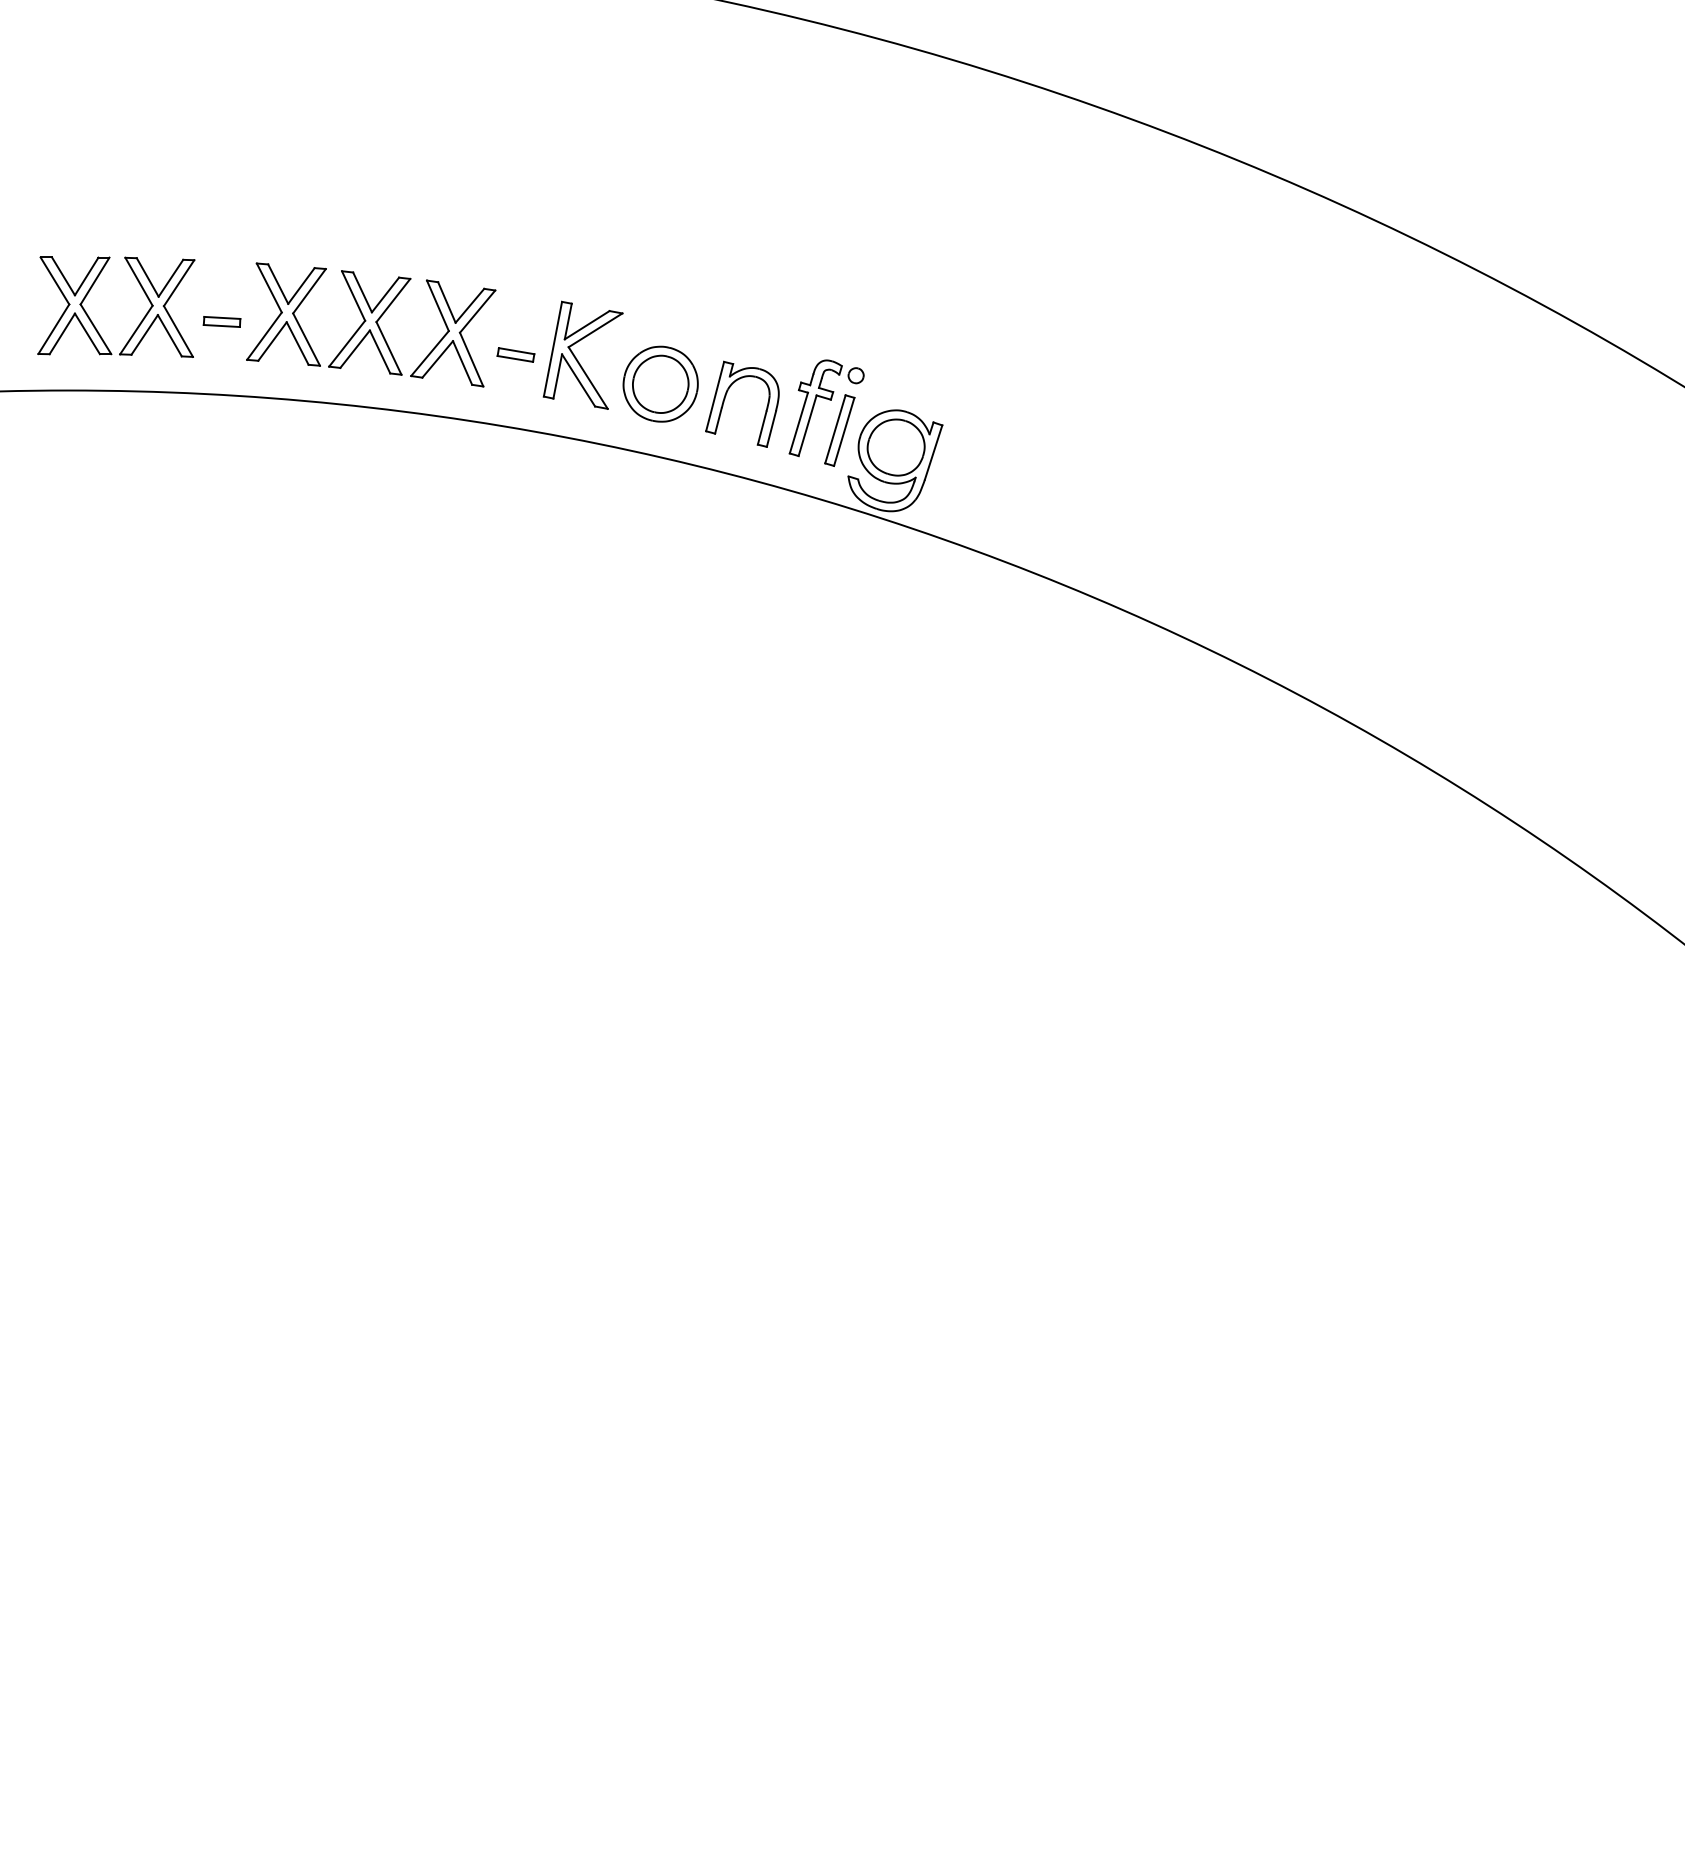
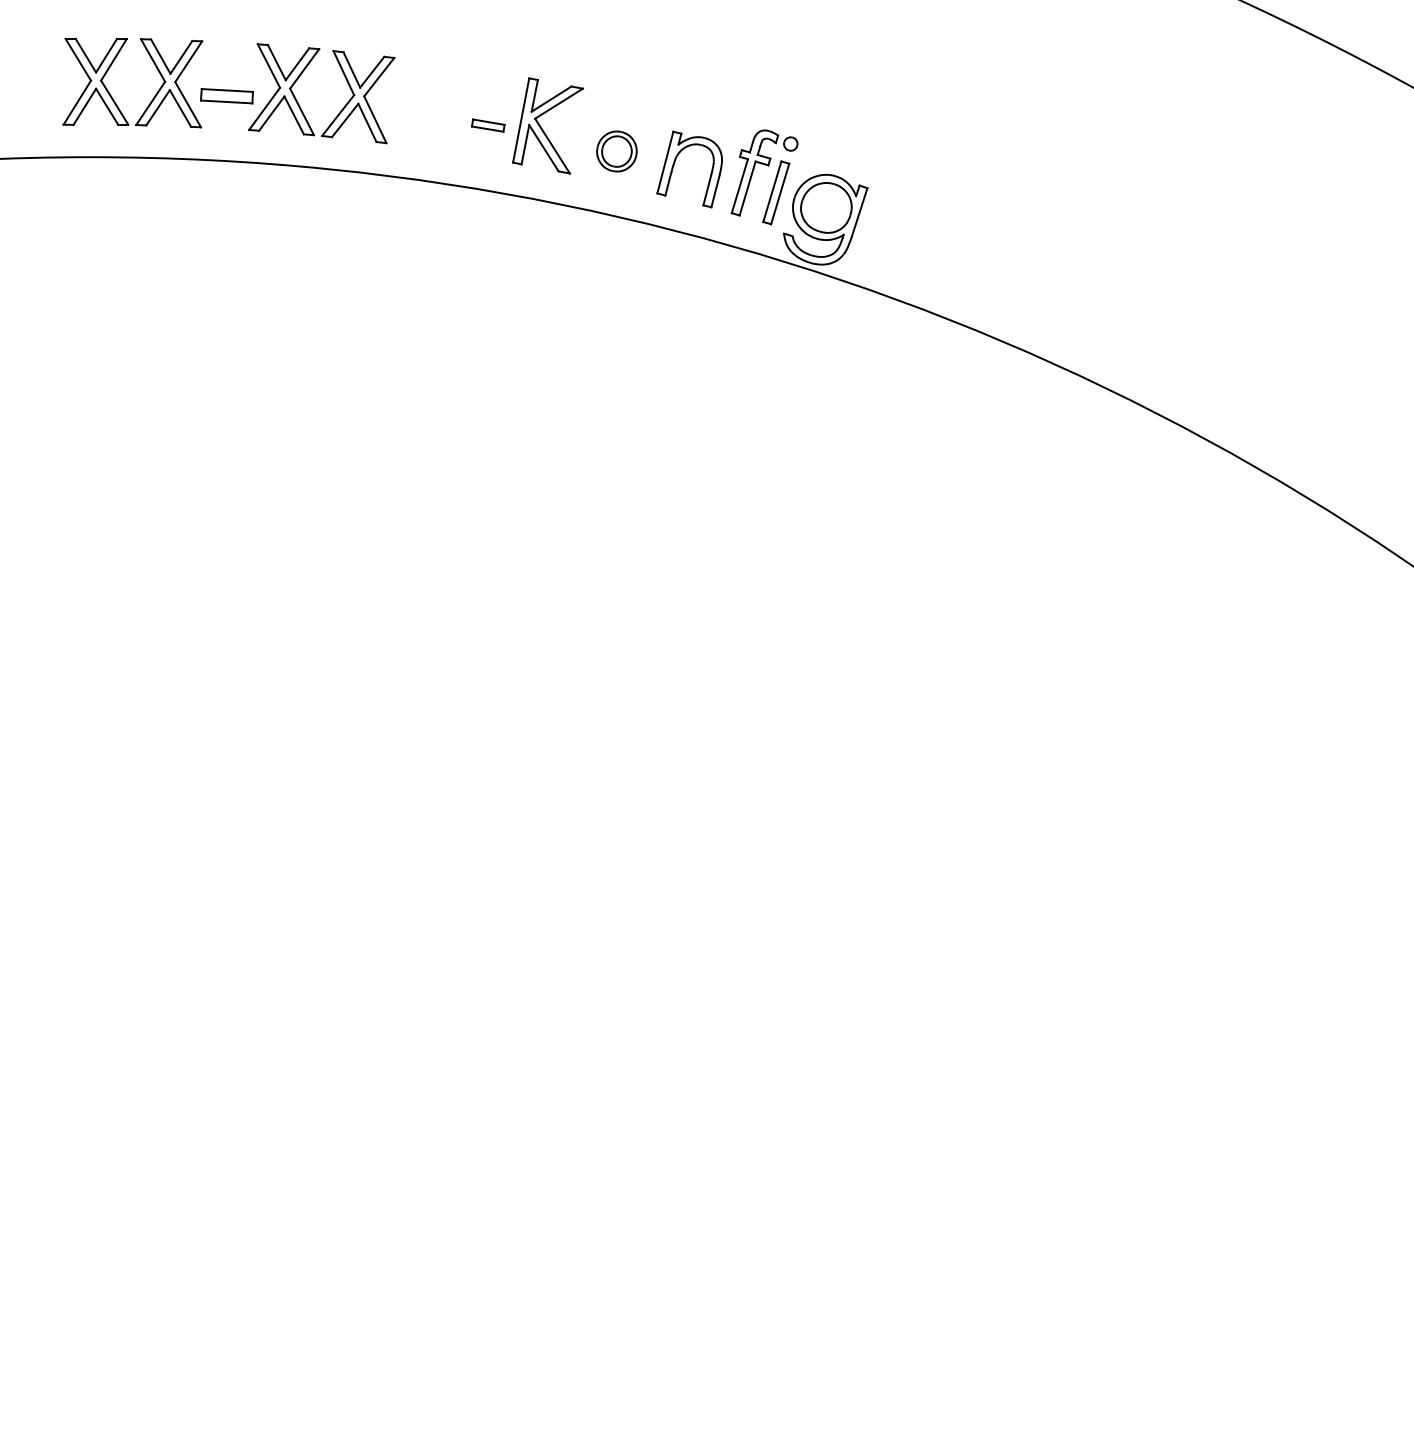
part: (221, 321) -> (226, 95), size x1.6
part: (453, 333) -> (432, 106), removed
part: (660, 383) -> (616, 150), size x0.6

